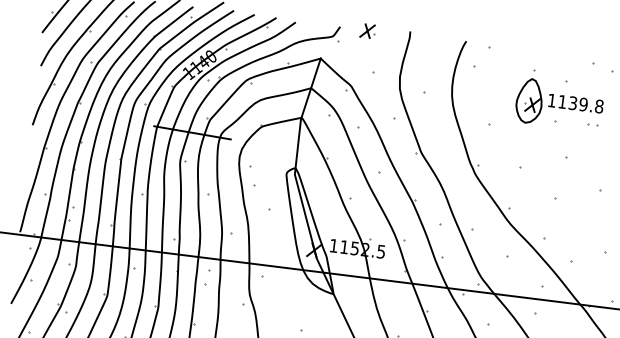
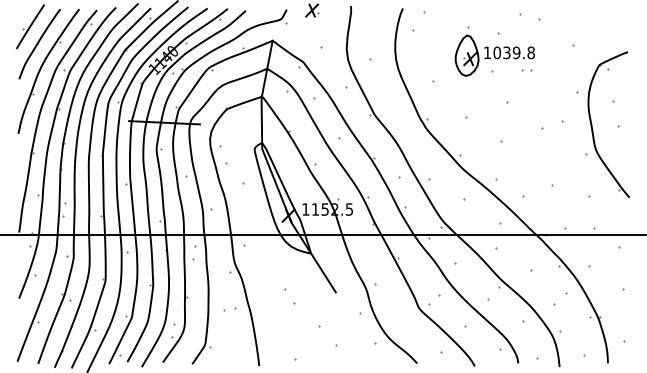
text: (562, 101) -> (497, 52), 1139.8 -> 1039.8

